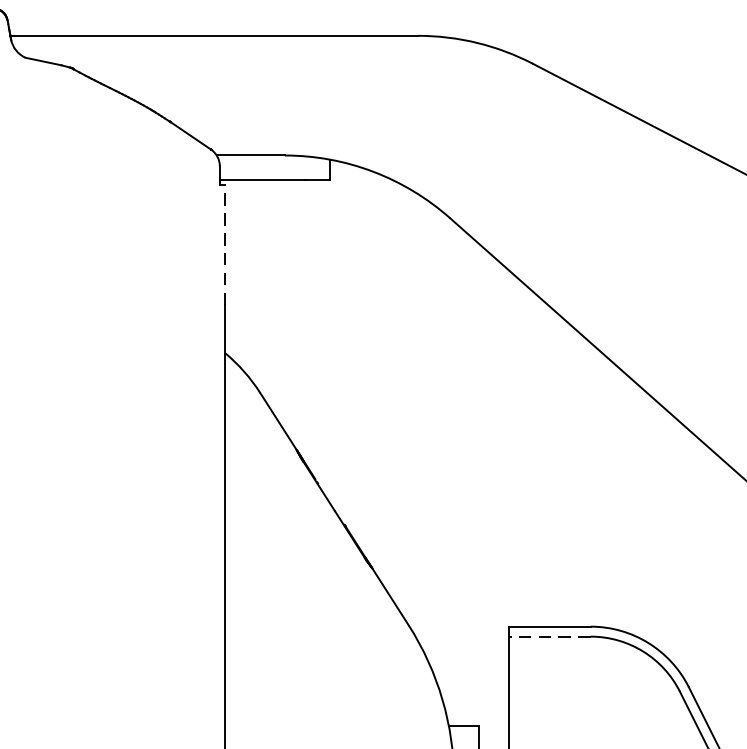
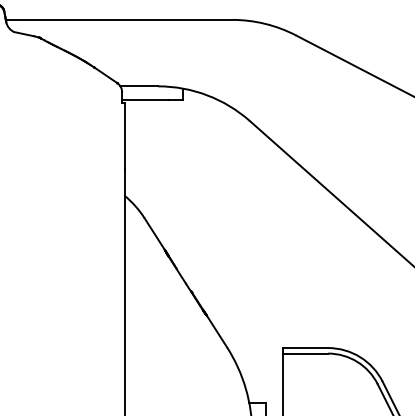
line: (224, 243) -> (124, 135), dashed -> solid
line: (549, 636) -> (305, 353), dashed -> solid

